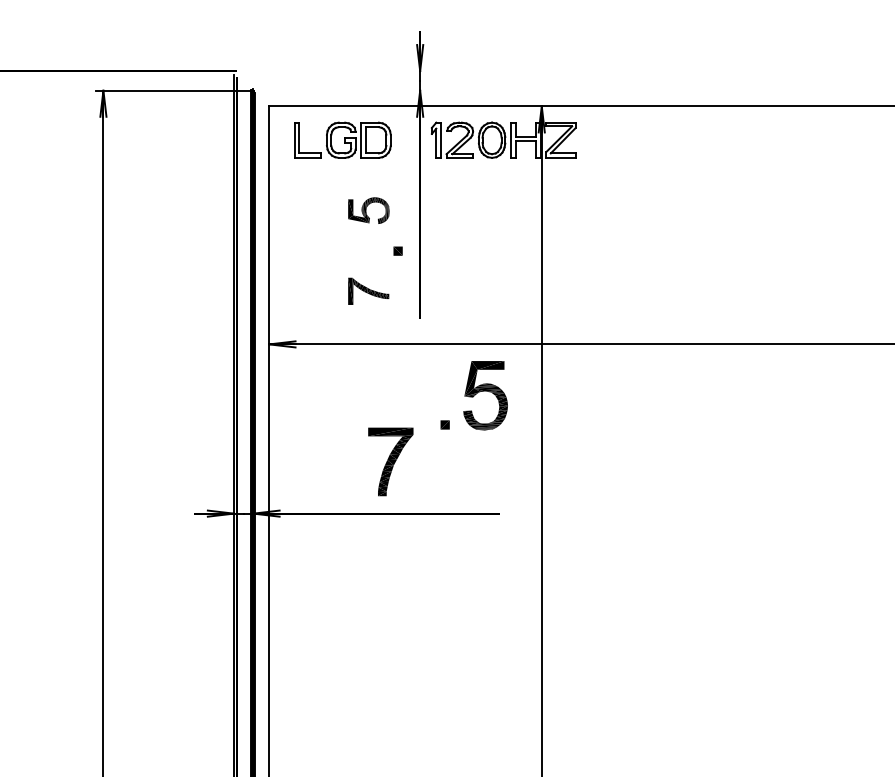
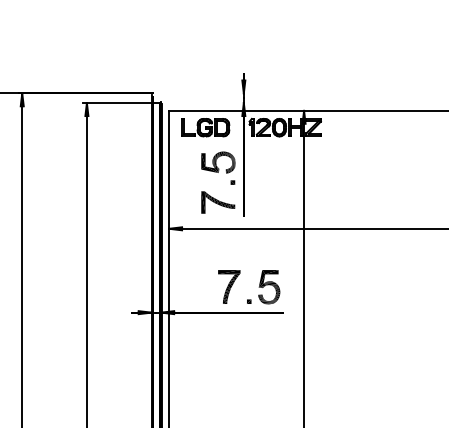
part: (369, 210) -> (218, 162), size x1.67
part: (369, 291) -> (218, 202), size x1.67
part: (473, 396) -> (263, 287), moved

